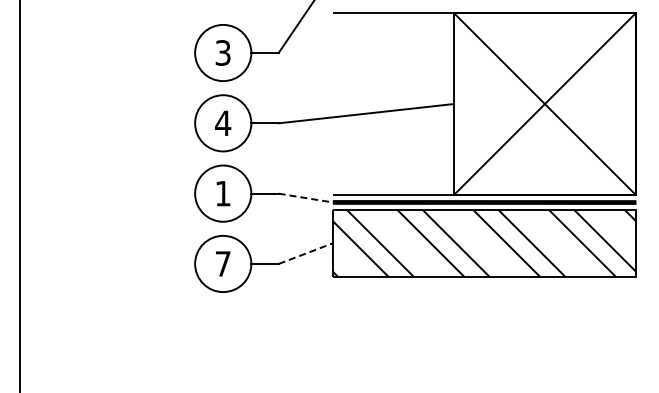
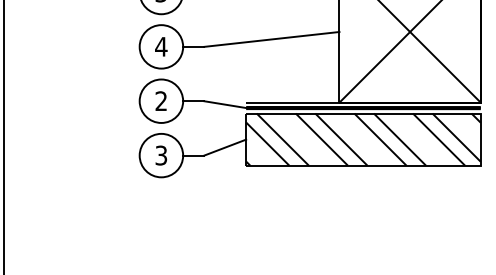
text: (222, 193) -> (160, 101), 1 -> 2
line: (306, 198) -> (225, 104), dashed -> solid
line: (305, 253) -> (225, 147), dashed -> solid
text: (222, 263) -> (160, 155), 7 -> 3

